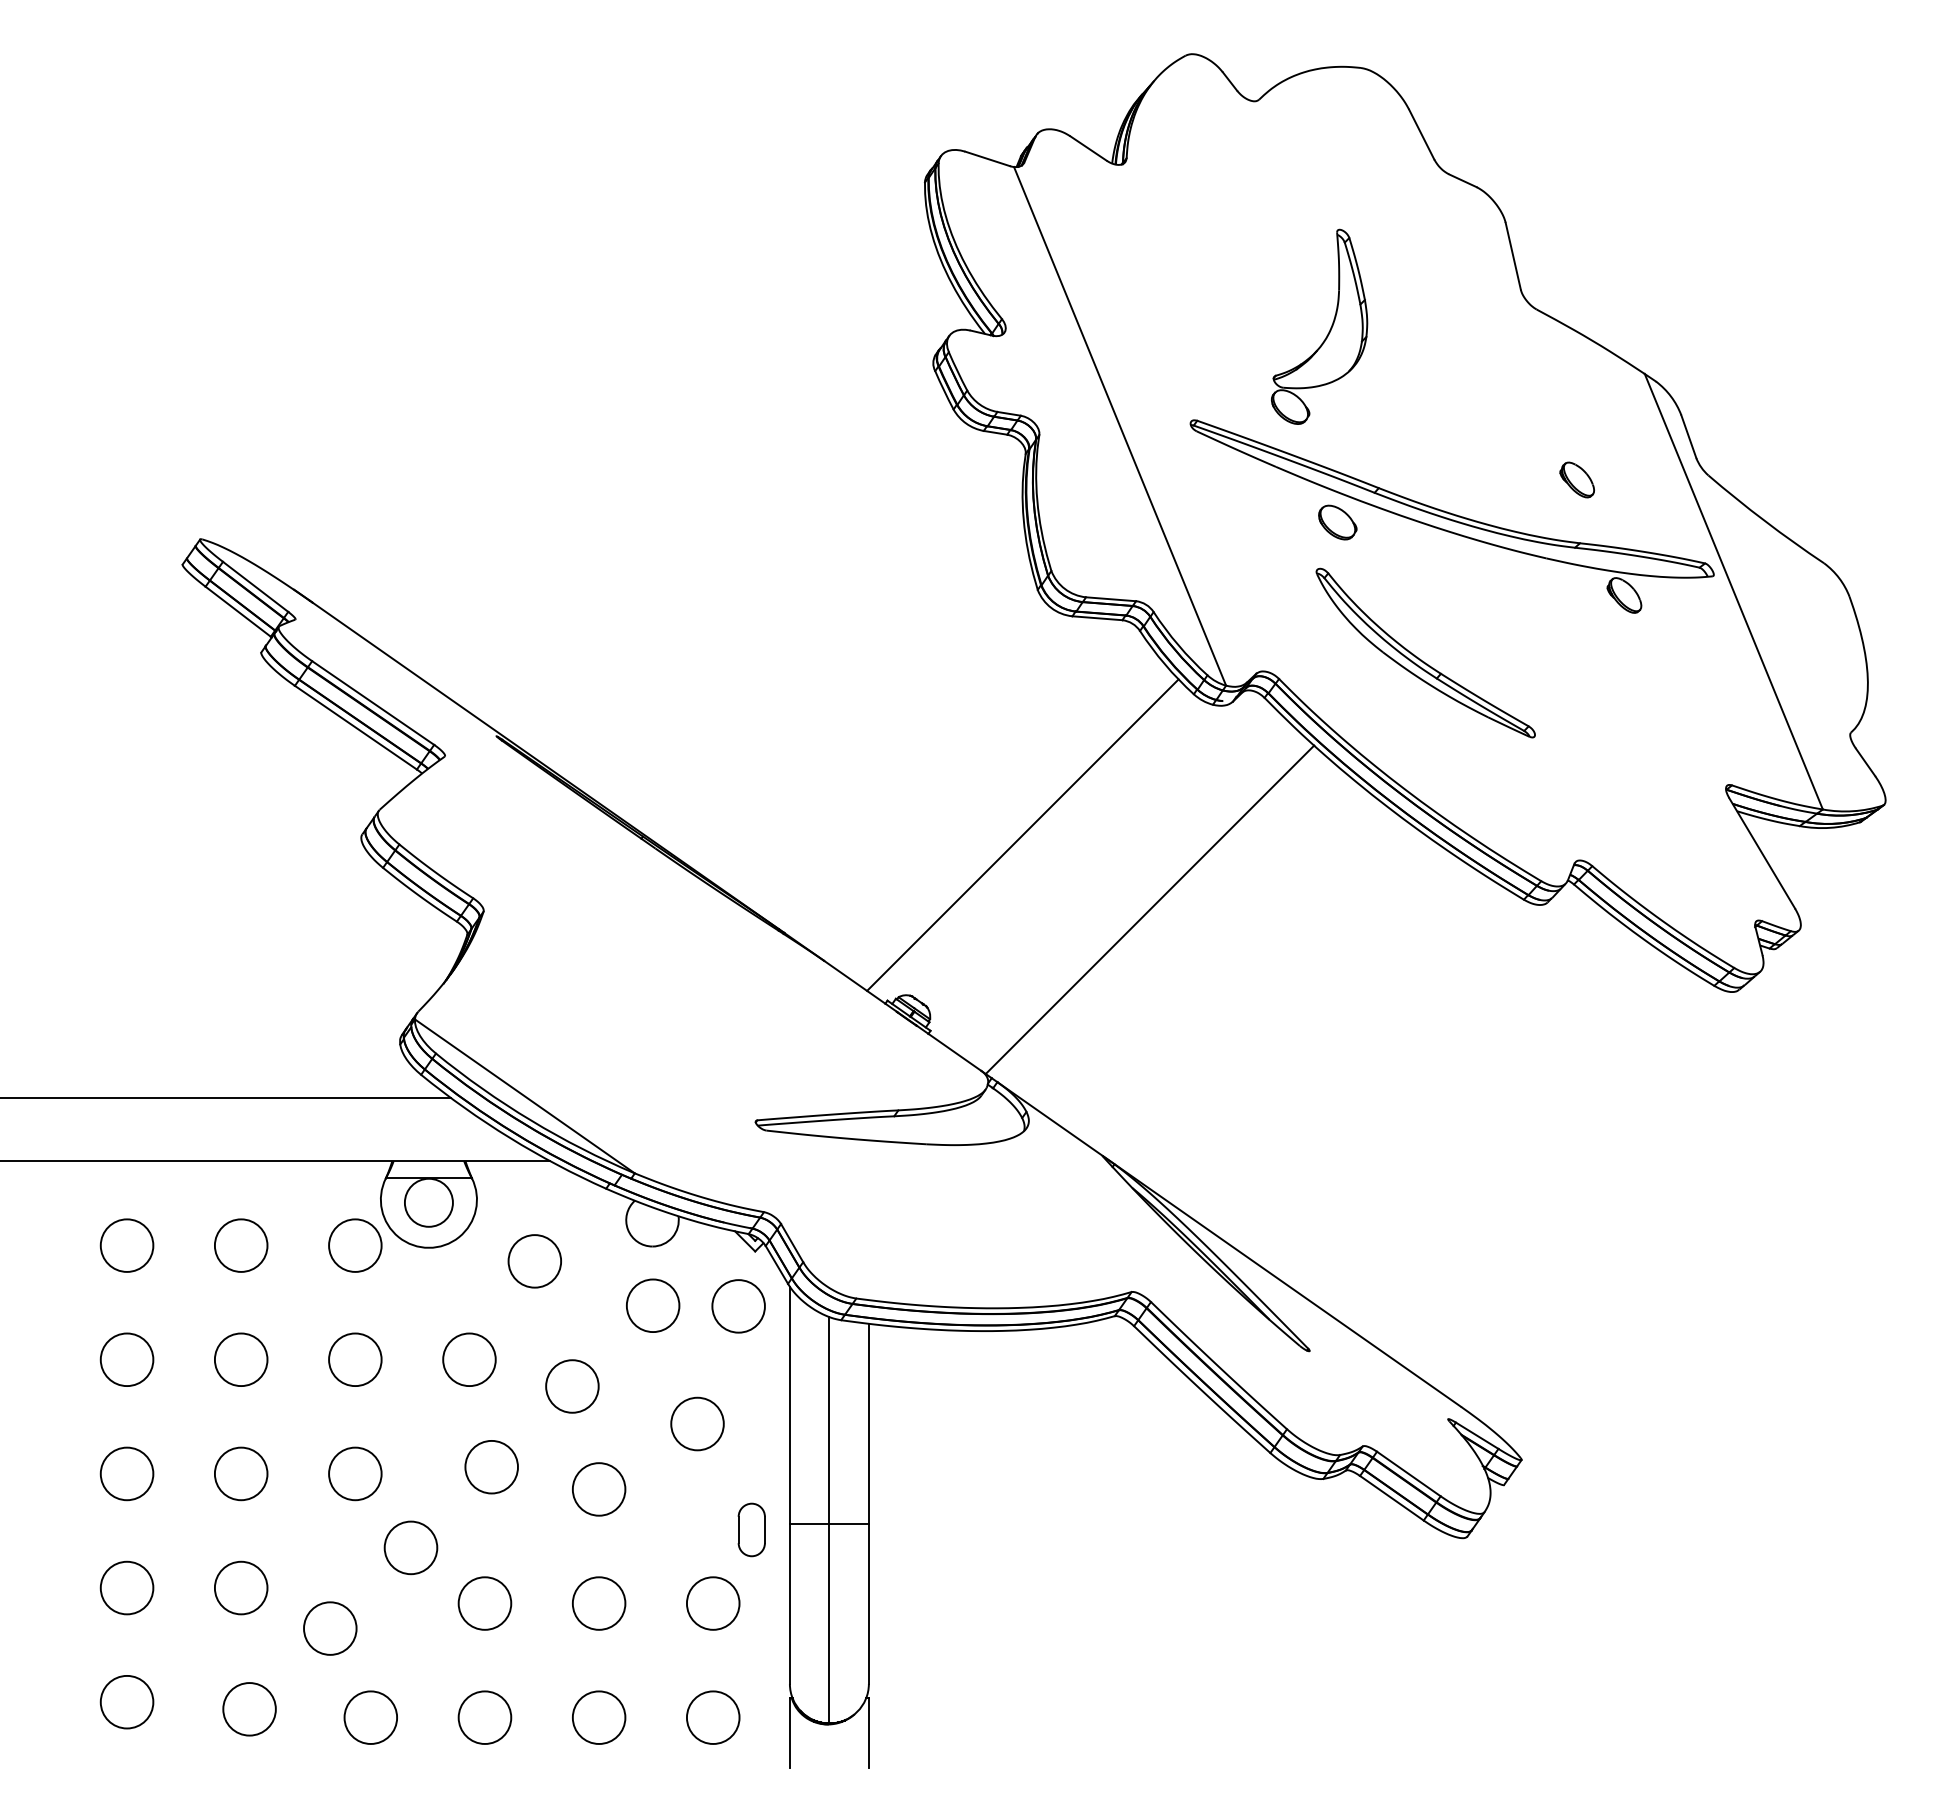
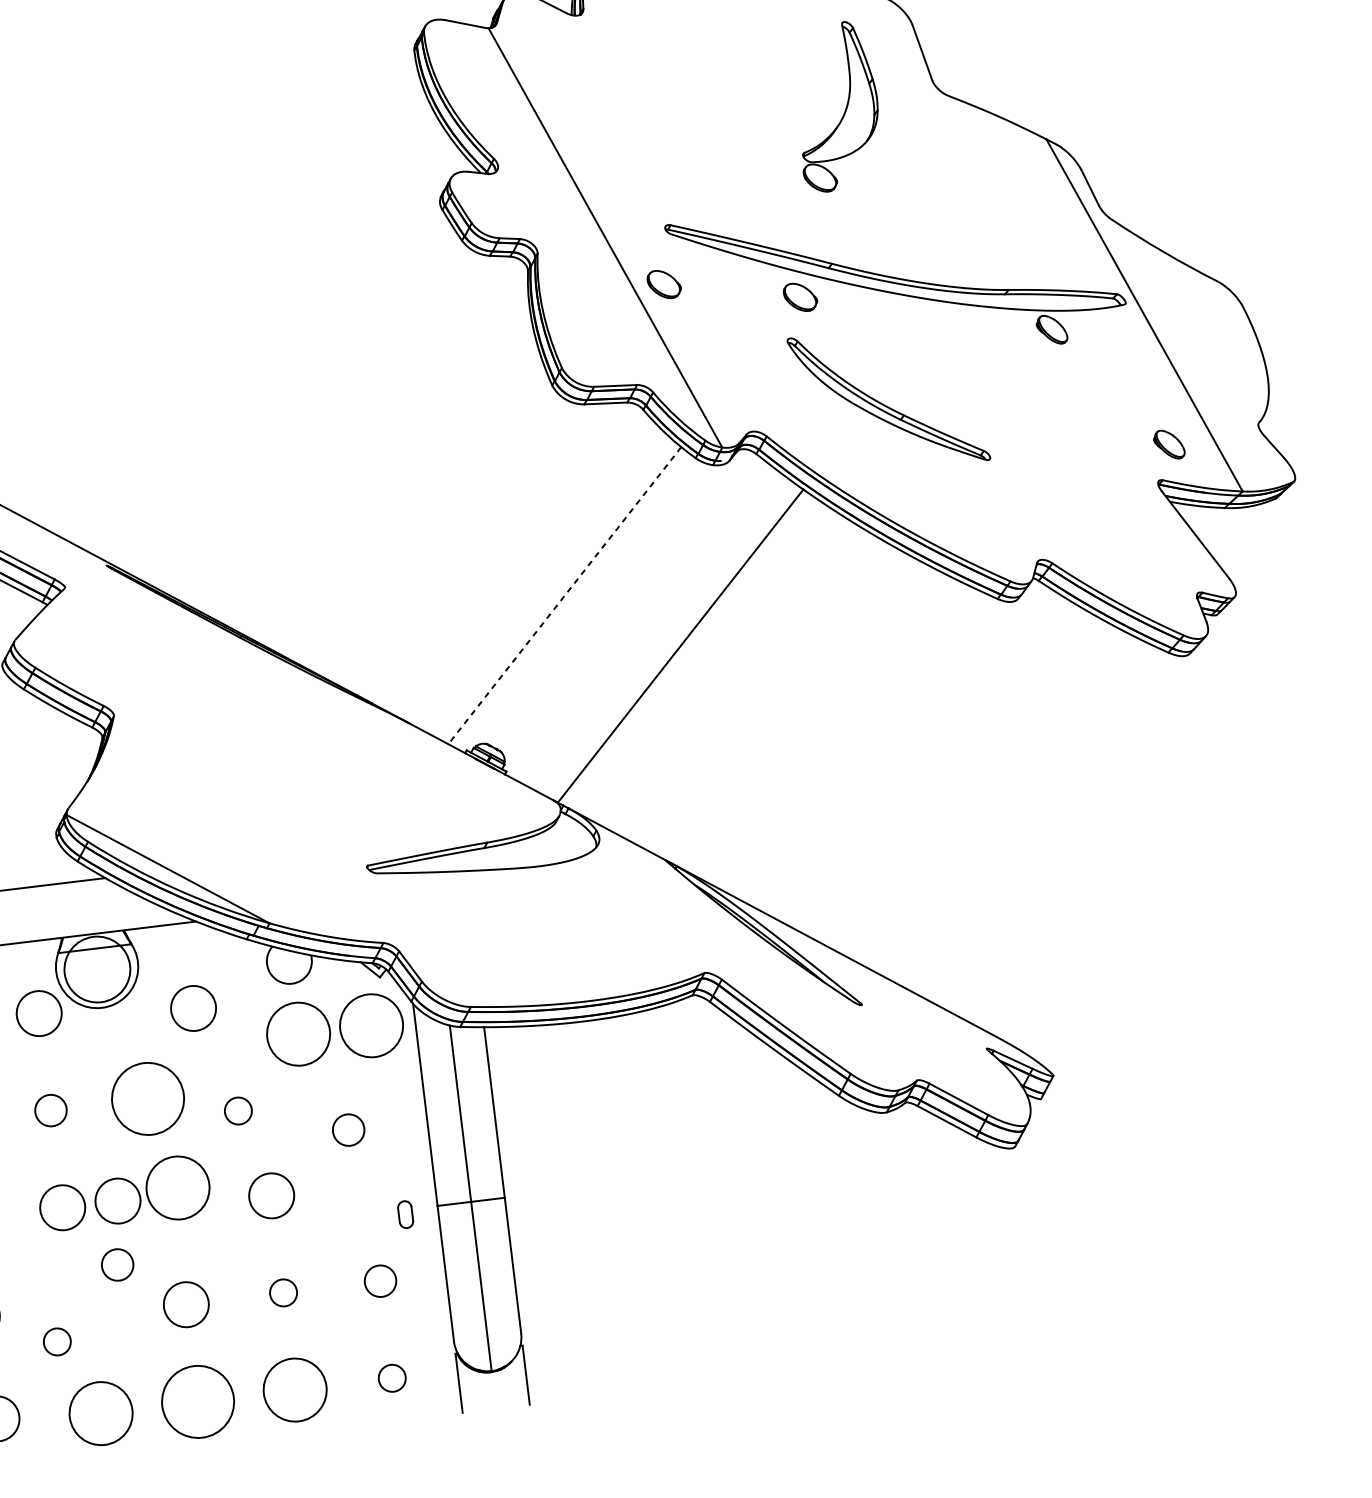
part: (1328, 331) -> (844, 109), moved
part: (1576, 479) -> (1168, 444), moved
part: (1181, 488) -> (664, 284), added
line: (1022, 835) -> (564, 595), solid -> dashed
circle: (428, 1202) -> (97, 969), size x1.6
circle: (653, 1305) -> (299, 1033), size x1.4
circle: (738, 1306) -> (371, 1025), size x1.4
circle: (355, 1359) -> (51, 1110), size x0.7
circle: (469, 1359) -> (148, 1098), size x1.6
circle: (572, 1386) -> (238, 1111), size x0.6
circle: (697, 1423) -> (348, 1129), size x0.7
circle: (491, 1466) -> (177, 1187), size x1.4
circle: (420, 1473) -> (118, 1200), added
part: (751, 1529) -> (405, 1214), size x0.6
circle: (410, 1547) -> (117, 1264), size x0.7
circle: (599, 1603) -> (283, 1292), size x0.6
circle: (712, 1603) -> (379, 1281), size x0.7
circle: (330, 1628) -> (57, 1341), size x0.6
circle: (370, 1717) -> (100, 1413), size x1.4
circle: (484, 1717) -> (197, 1401), size x1.6
circle: (598, 1717) -> (294, 1389), size x1.4
circle: (712, 1717) -> (391, 1378), size x0.6

